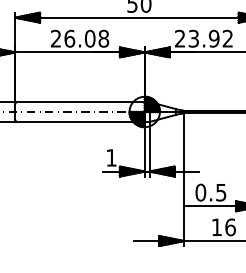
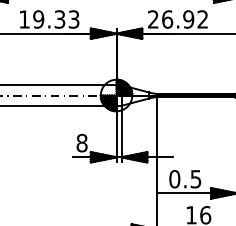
text: (80, 38) -> (49, 19), 26.08 -> 19.33
text: (193, 38) -> (167, 19), 23.92 -> 26.92
text: (111, 157) -> (82, 142), 1 -> 8

